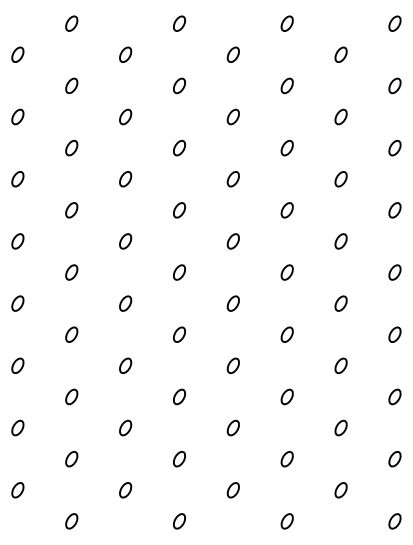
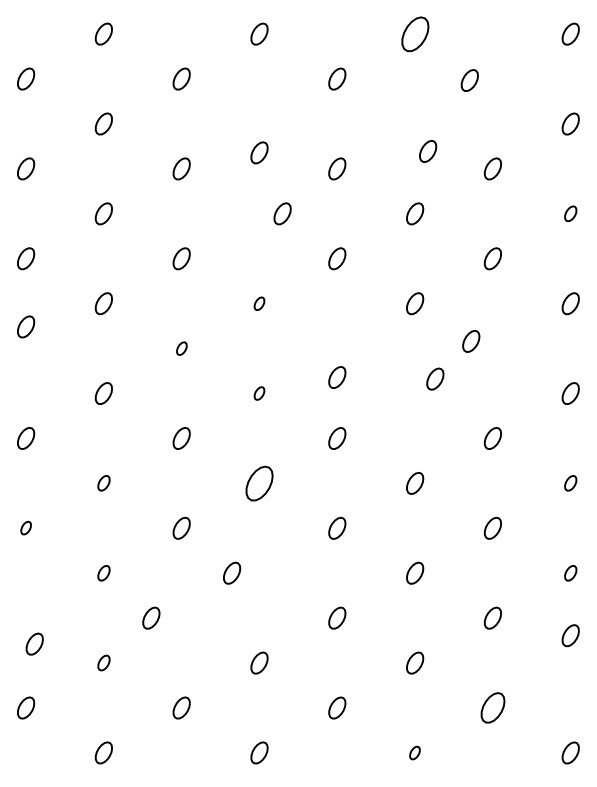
part: (286, 23) -> (414, 33), size x1.6
part: (340, 54) -> (468, 80), moved
part: (179, 85) -> (259, 152), moved
part: (286, 85) -> (427, 150), moved
part: (394, 147) -> (570, 212), size x0.7
part: (179, 148) -> (282, 214), moved
part: (179, 210) -> (259, 303), size x0.6
part: (17, 241) -> (25, 327), moved
part: (125, 241) -> (181, 348), size x0.6
part: (232, 241) -> (336, 377), moved
part: (340, 241) -> (470, 341), moved
part: (179, 272) -> (259, 393), size x0.6
part: (286, 272) -> (434, 379), moved
part: (71, 334) -> (103, 483), size x0.7
part: (179, 334) -> (259, 483), size x1.6
part: (394, 334) -> (570, 483), size x0.7
part: (17, 365) -> (25, 527), size x0.6
part: (71, 396) -> (103, 572), size x0.7
part: (179, 396) -> (232, 572), moved
part: (394, 396) -> (570, 572), size x0.7
part: (17, 427) -> (34, 643), moved
part: (125, 427) -> (151, 617), moved
part: (71, 458) -> (103, 662), size x0.7
part: (394, 459) -> (570, 636), moved
part: (340, 490) -> (492, 708), size x1.4
part: (286, 521) -> (414, 753), size x0.6

